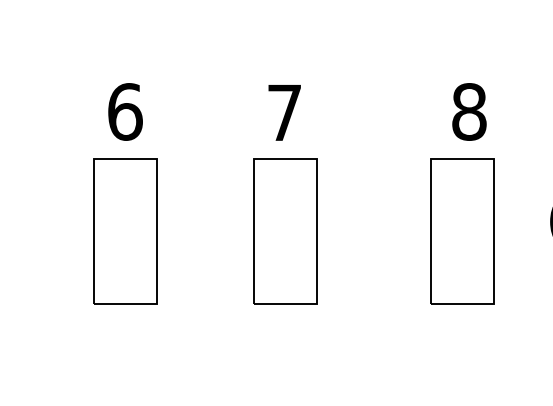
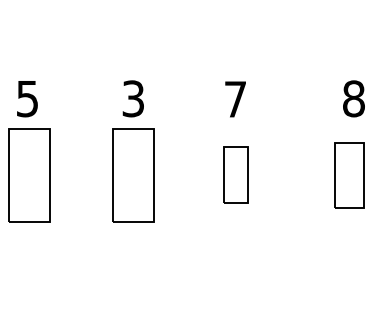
text: (125, 111) -> (133, 98), 6 -> 3
part: (284, 231) -> (235, 175), size x0.6
part: (462, 231) -> (349, 175), size x0.7

